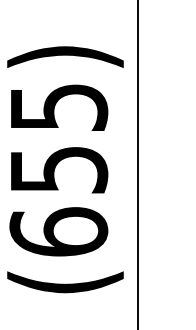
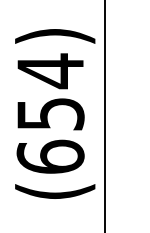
text: (58, 108) -> (50, 71), (655) -> (654)

